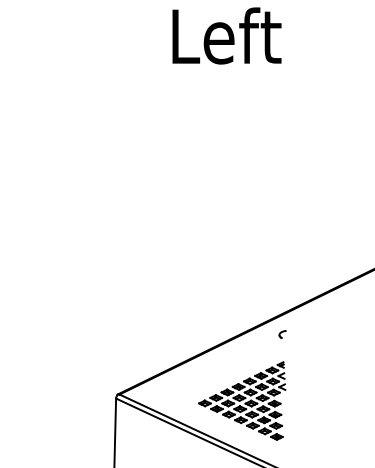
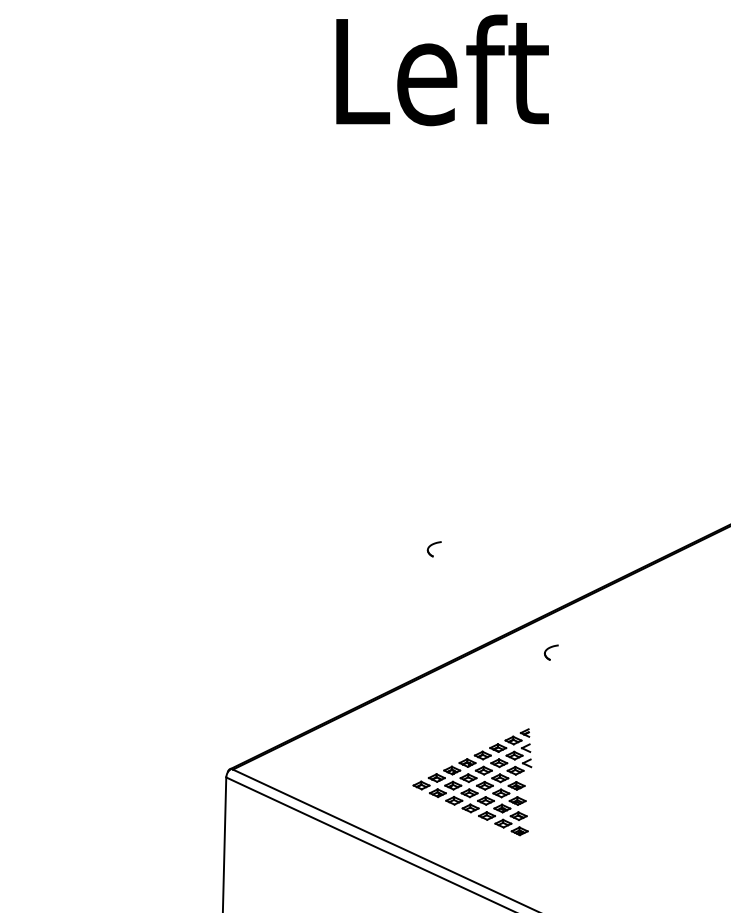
part: (222, 281) -> (433, 549), added
part: (242, 400) -> (472, 781), size x0.7

